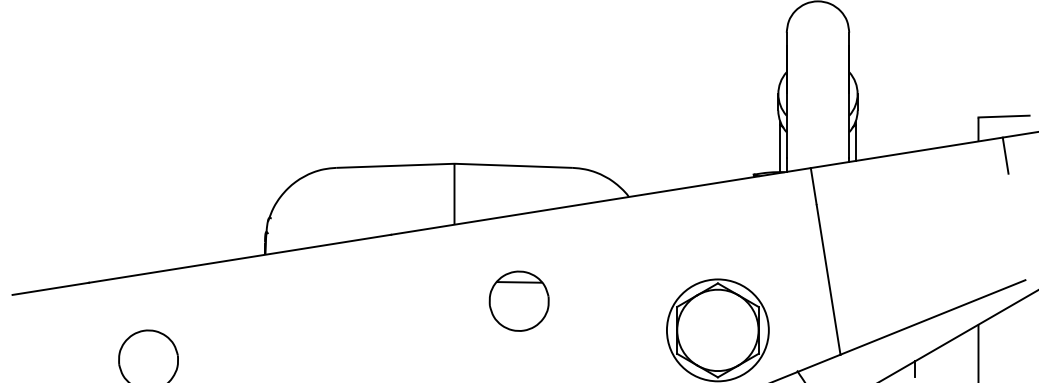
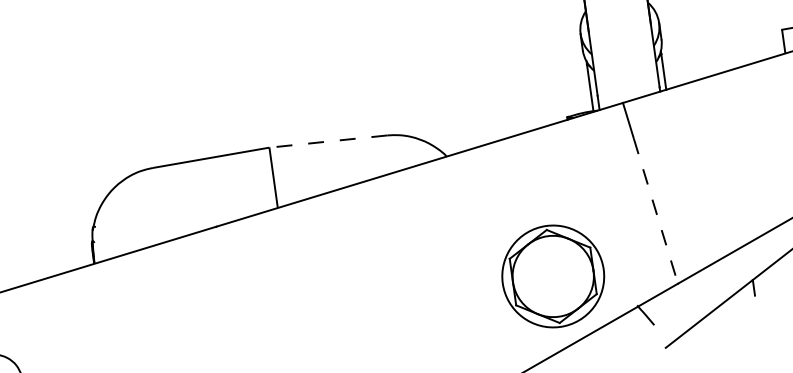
line: (514, 165) -> (329, 141), solid -> dashed
line: (828, 279) -> (655, 210), solid -> dashed
part: (518, 300) -> (351, 274), removed

